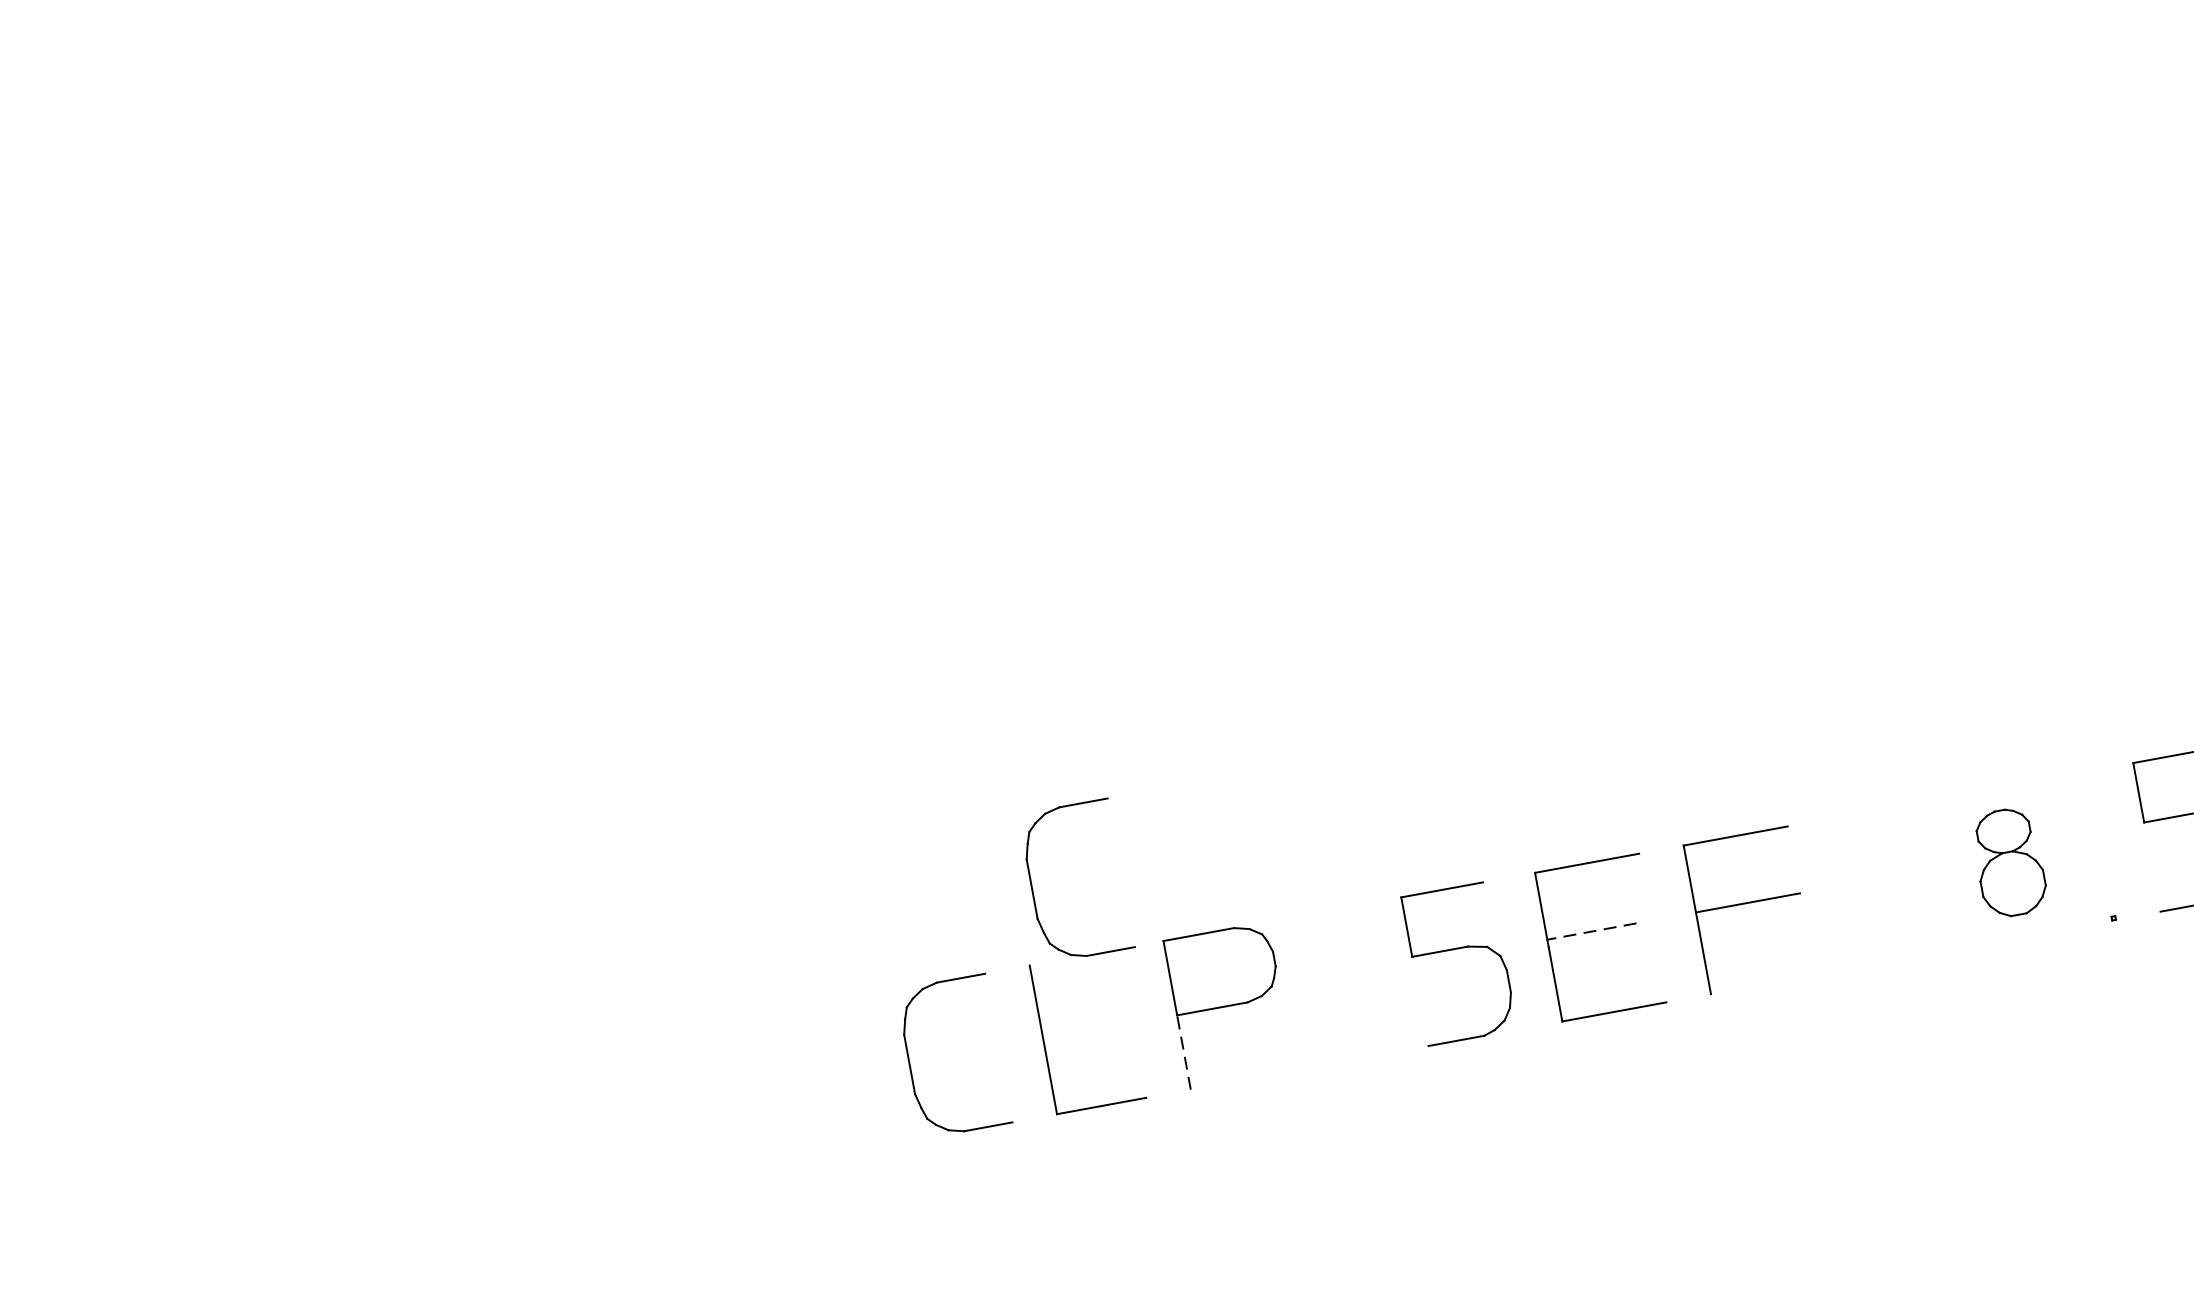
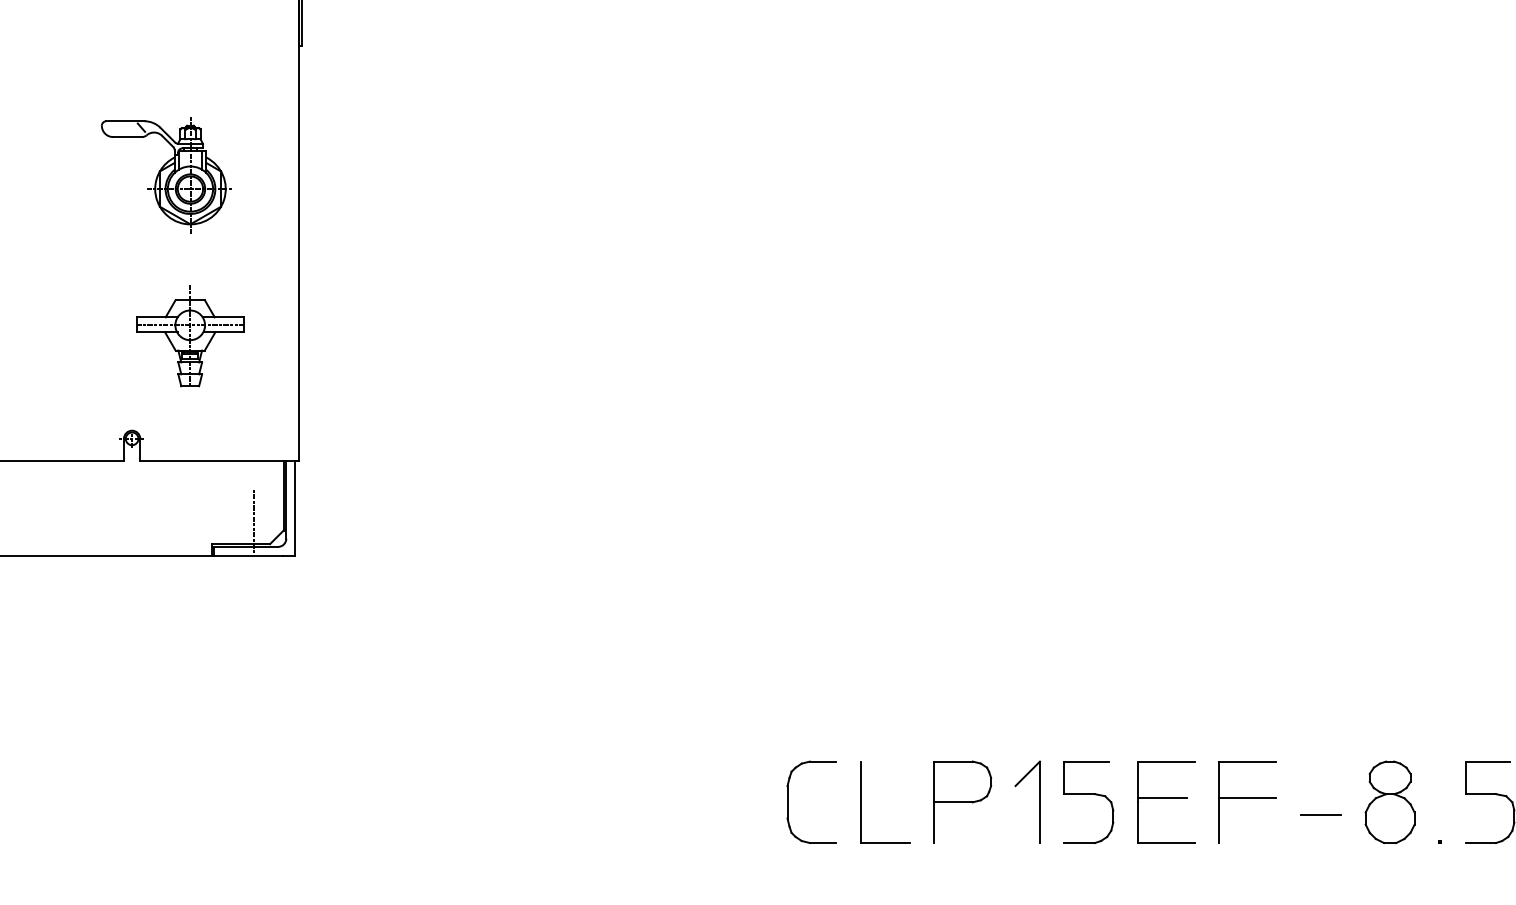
part: (2008, 863) -> (1389, 802), size x1.43
part: (1033, 887) -> (870, 720), removed
line: (1886, 908) -> (1320, 814), added
line: (1590, 932) -> (1161, 798), dashed -> solid
part: (1369, 978) -> (1039, 801), added
line: (1184, 1052) -> (934, 822), dashed -> solid

